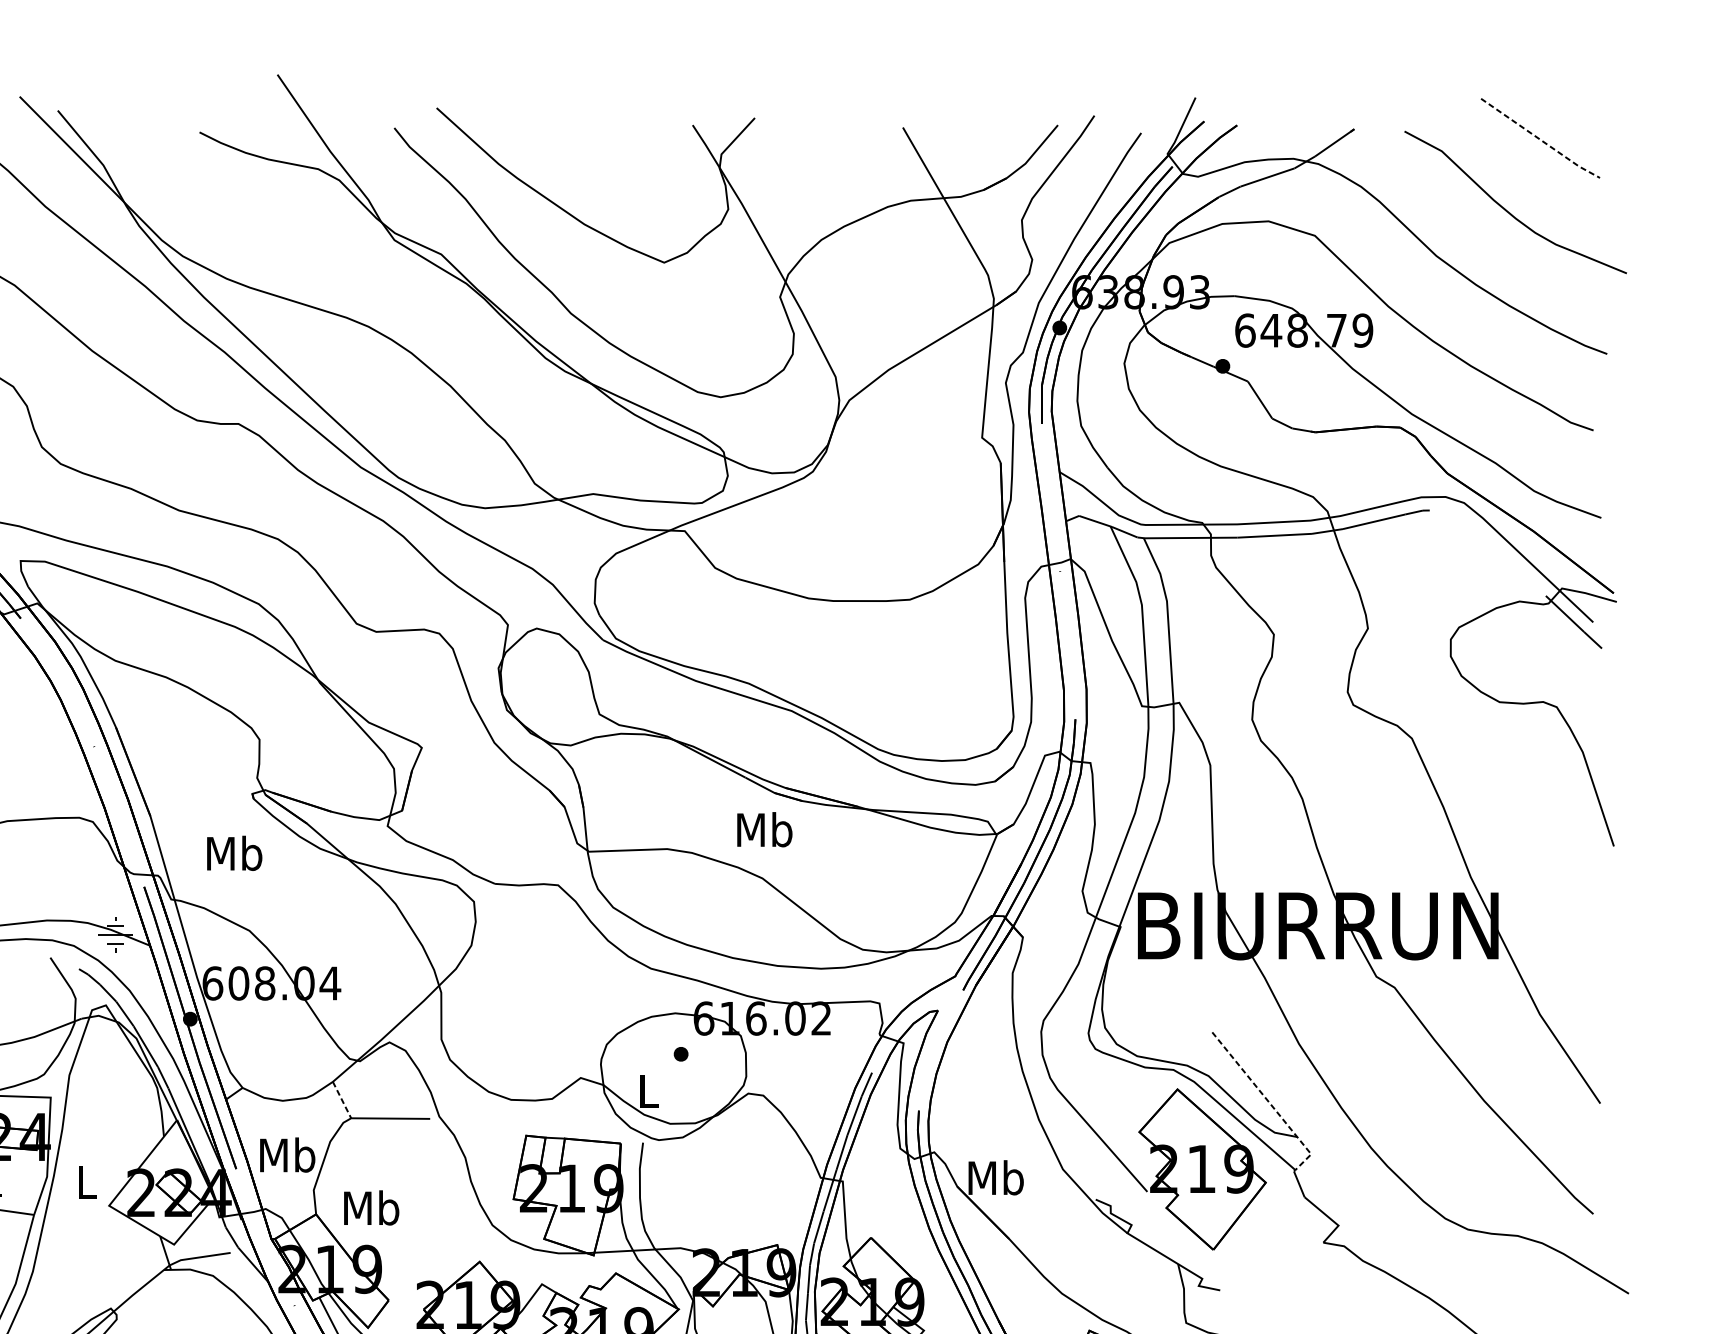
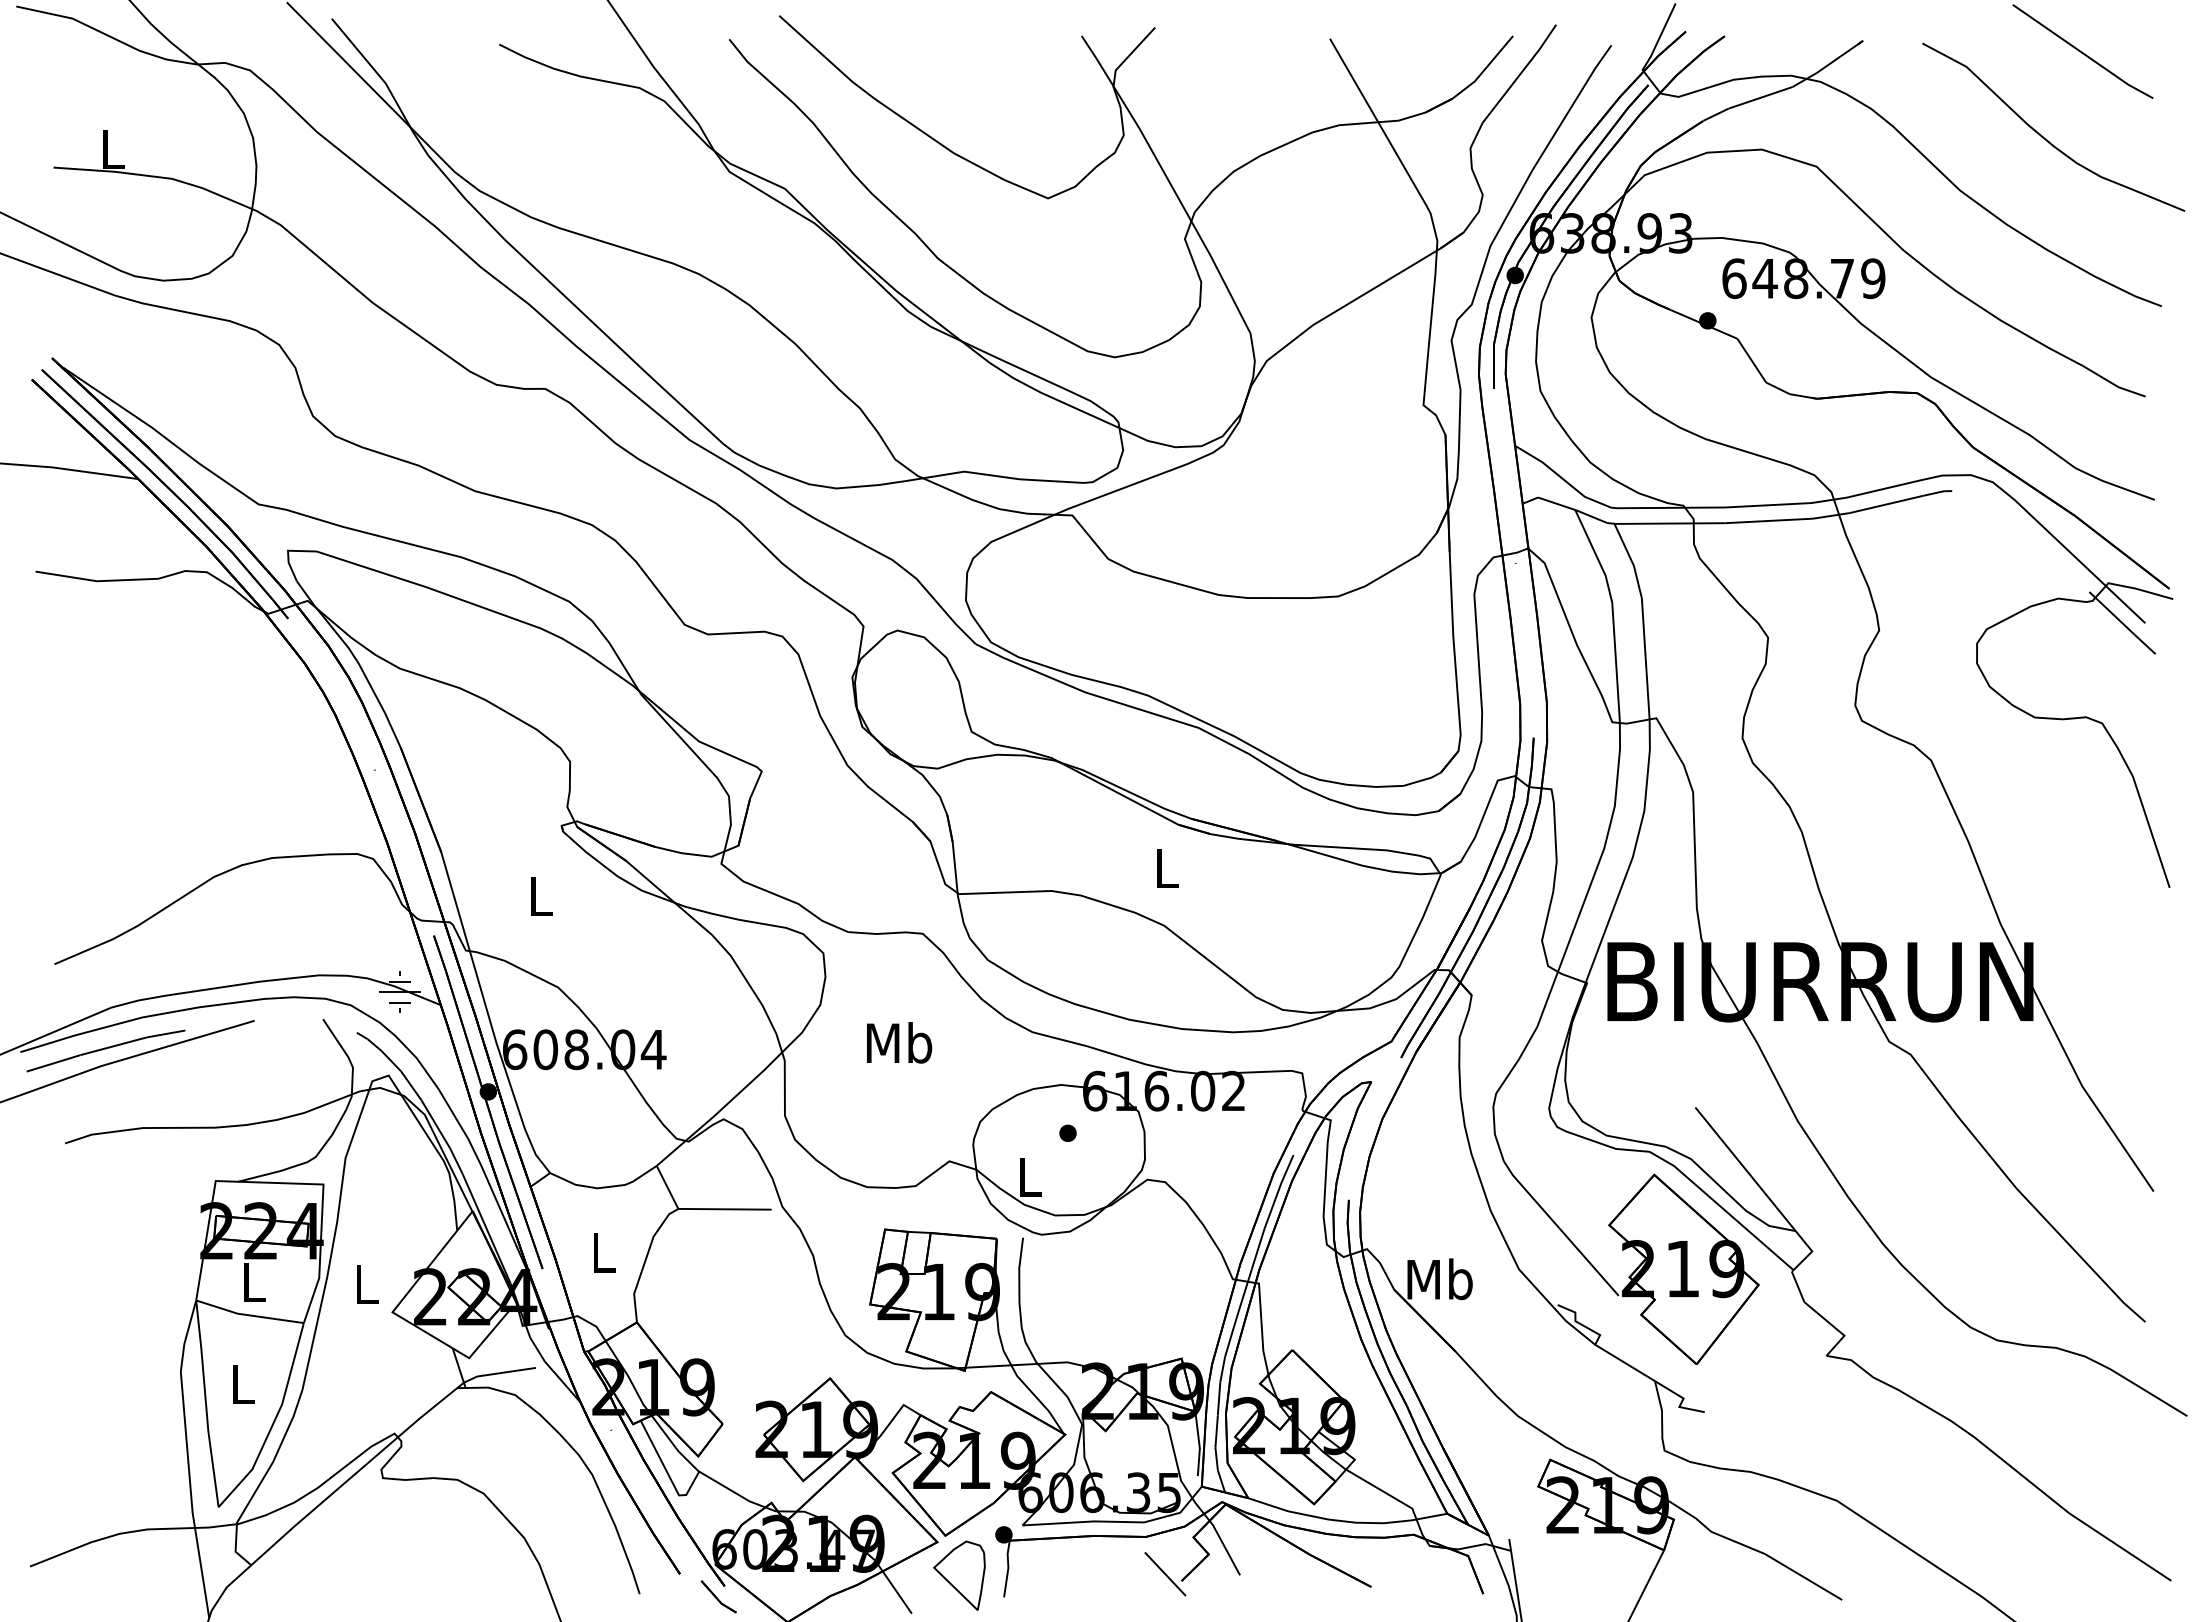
line: (1540, 139) -> (2083, 53), dashed -> solid
text: (764, 829) -> (1166, 867), Mb -> L
text: (234, 852) -> (540, 895), Mb -> L
line: (342, 1100) -> (667, 1187), dashed -> solid
line: (1269, 1102) -> (1762, 1190), dashed -> solid
text: (286, 1155) -> (602, 1252), Mb -> L
text: (371, 1207) -> (899, 1042), moved

